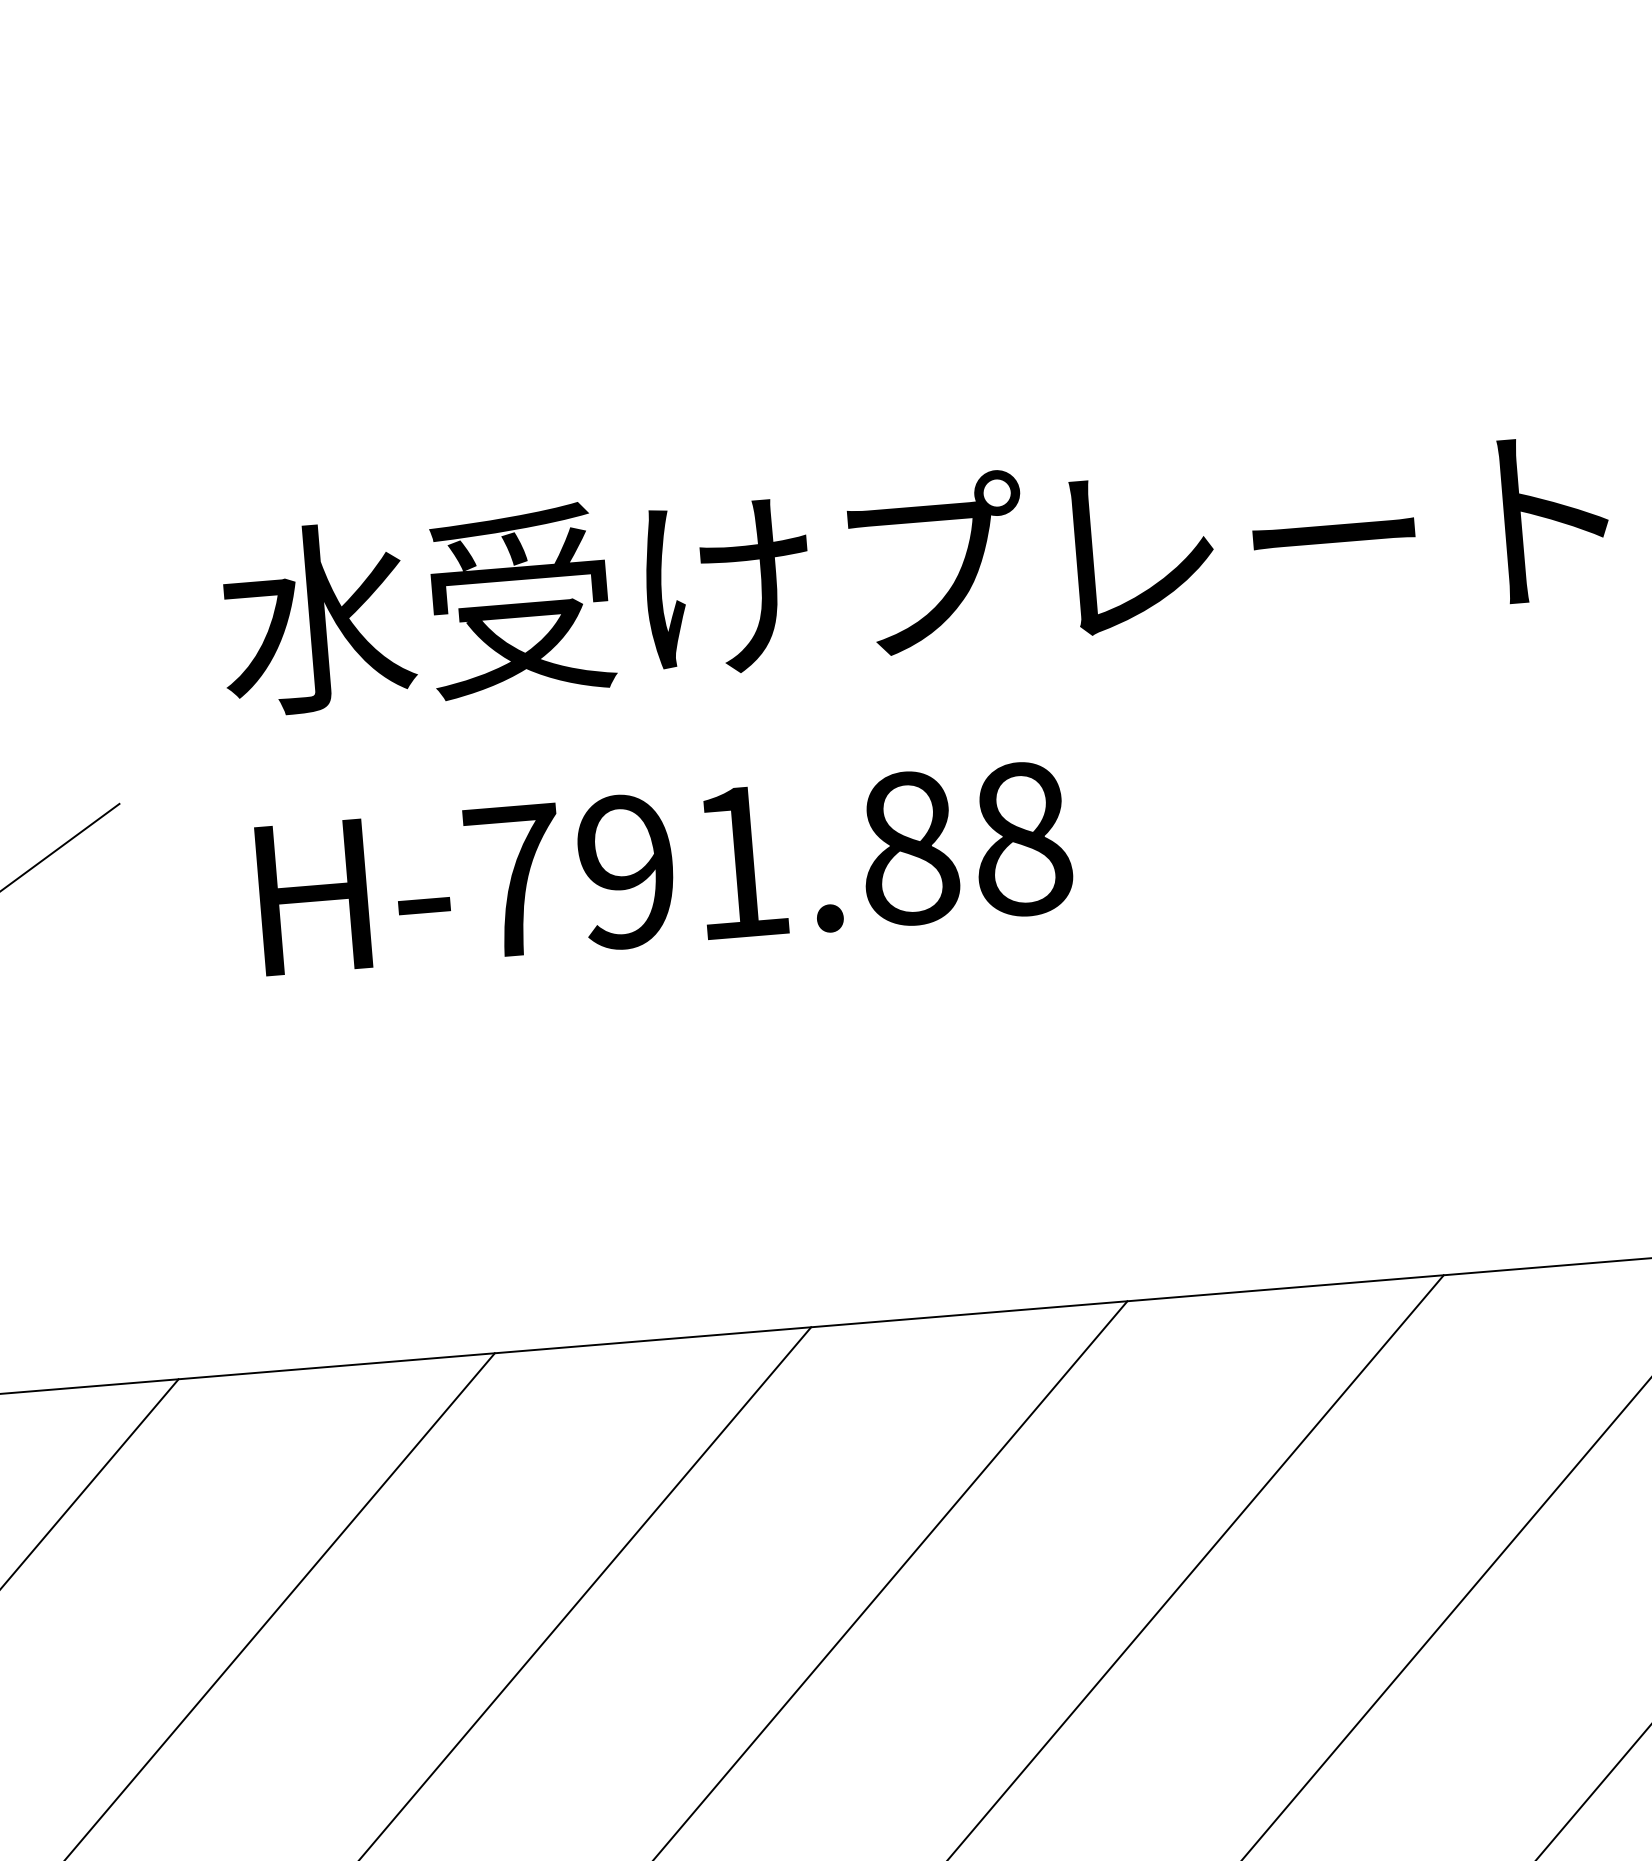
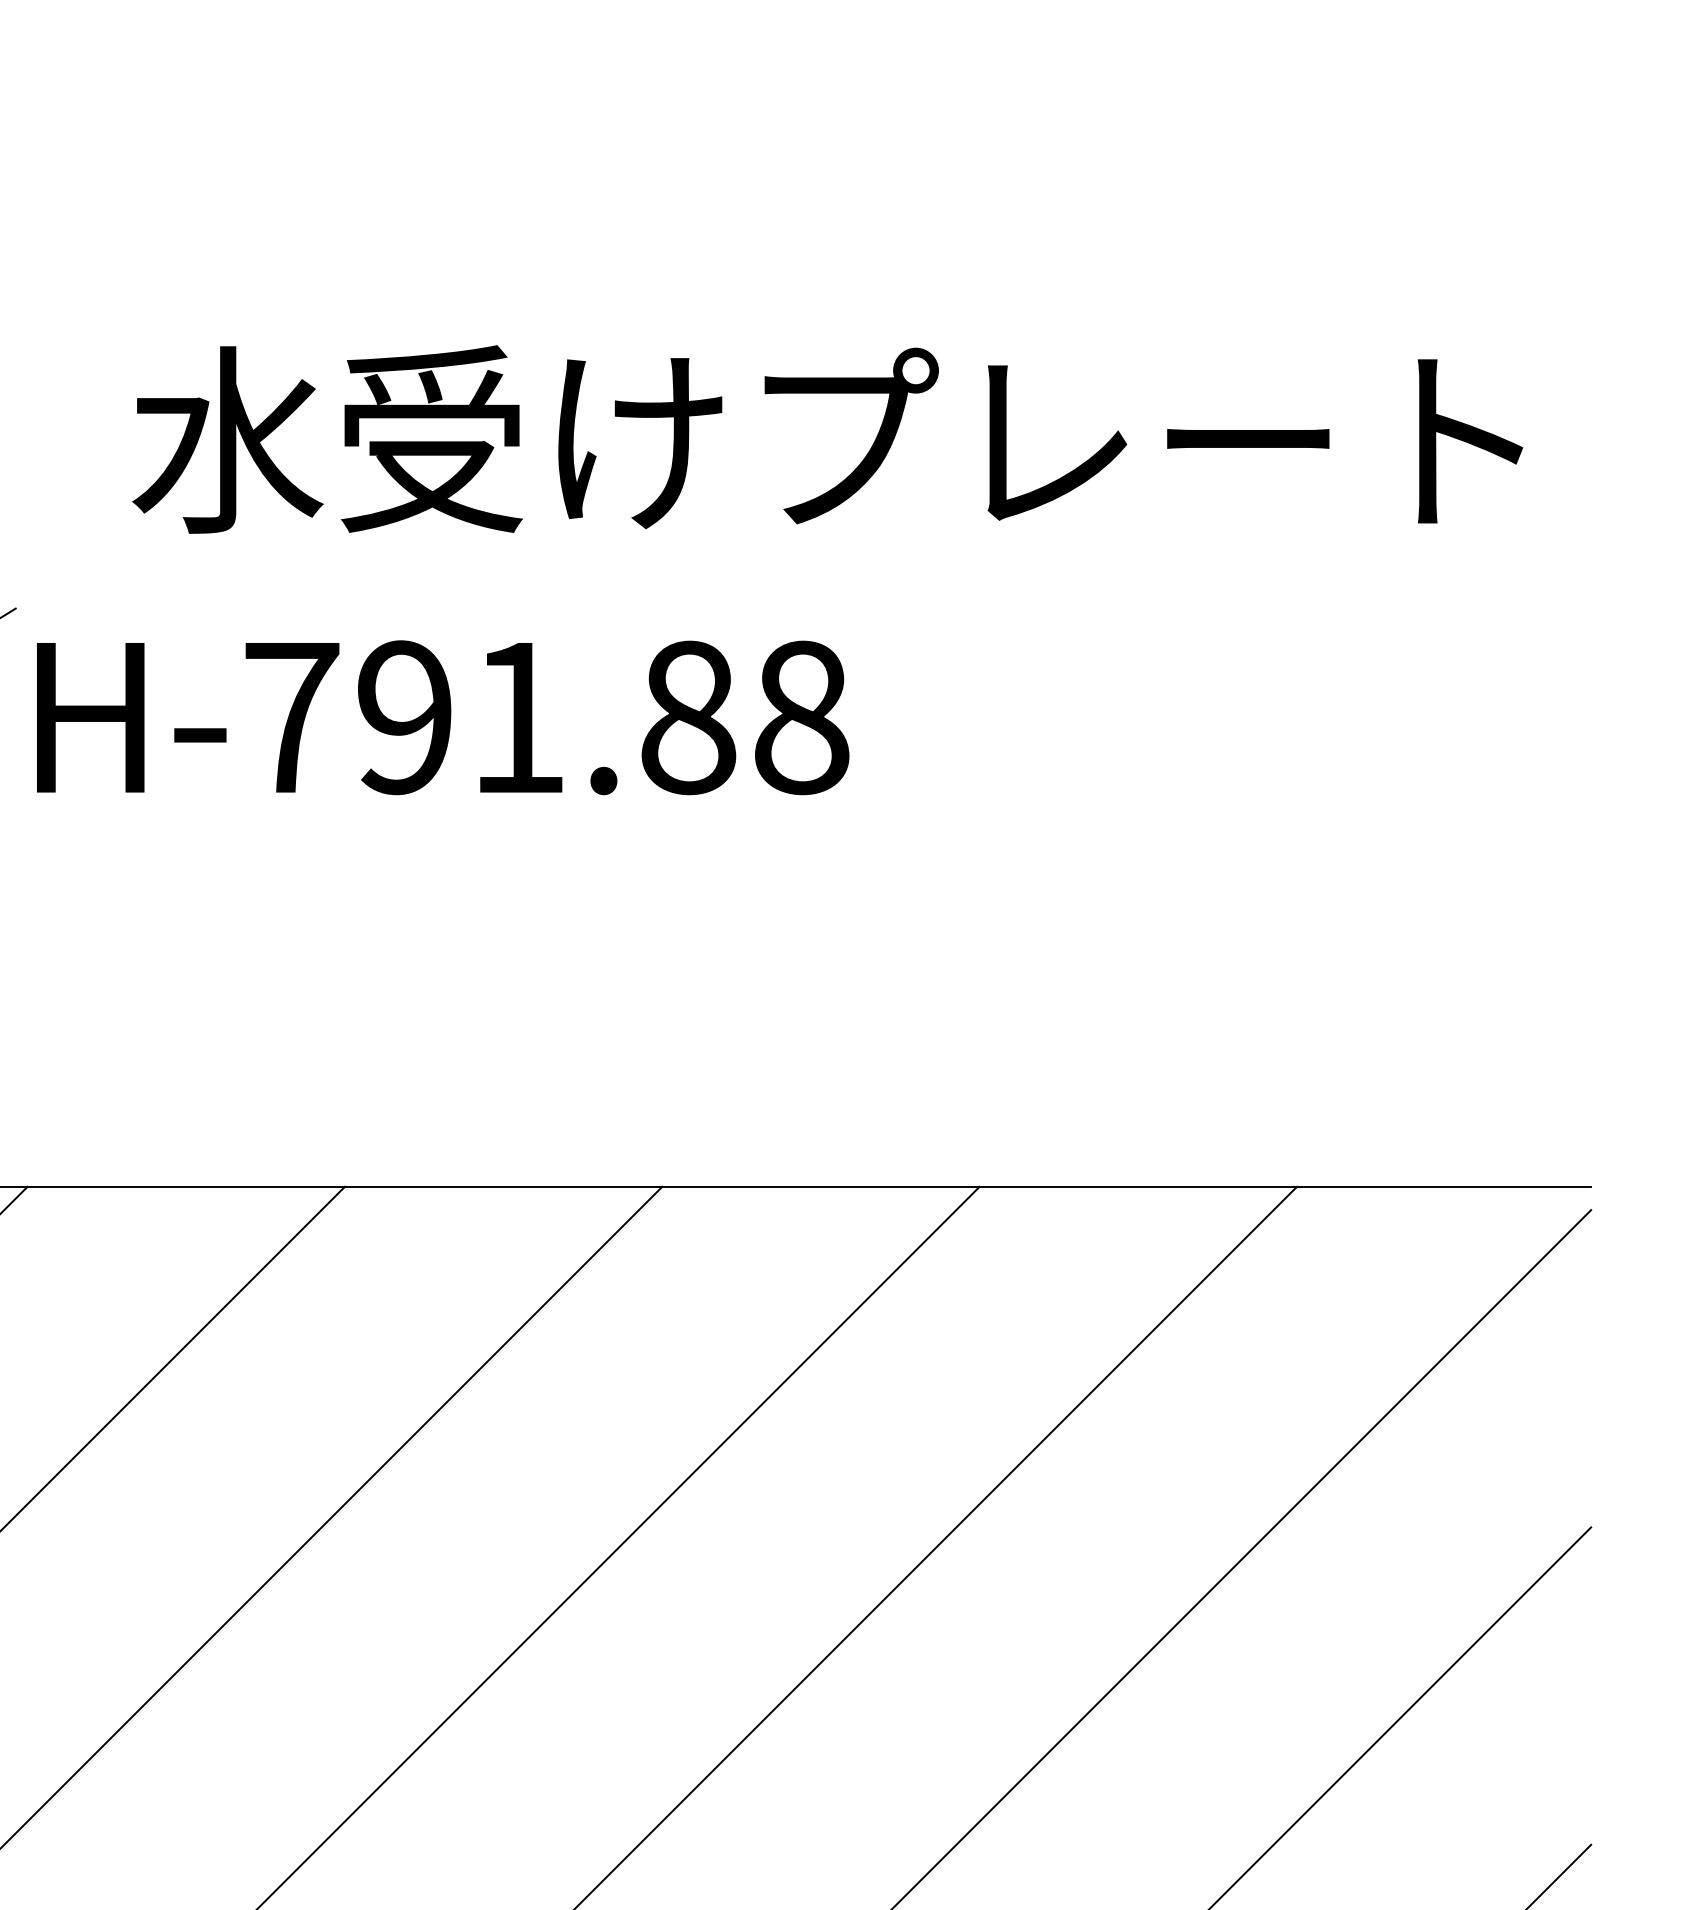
text: (665, 868) -> (443, 717), moved

